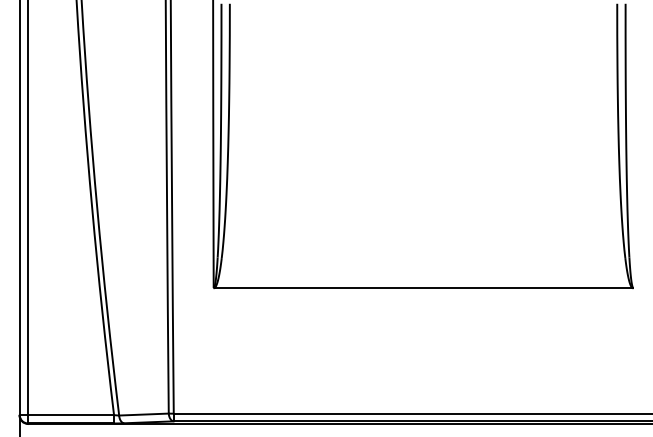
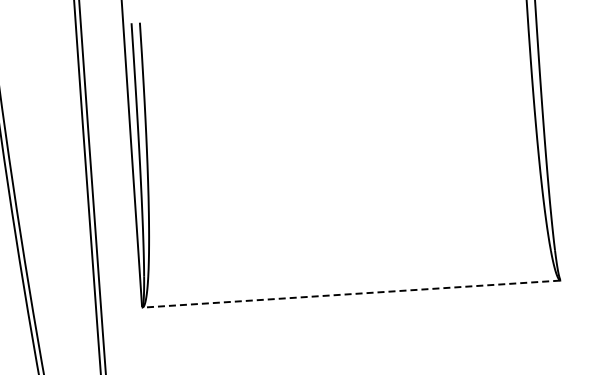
line: (423, 288) -> (351, 294), solid -> dashed

